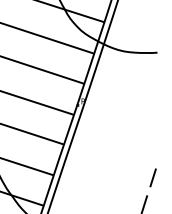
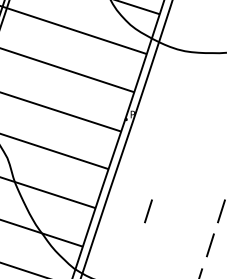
line: (95, 178) -> (148, 211), added

